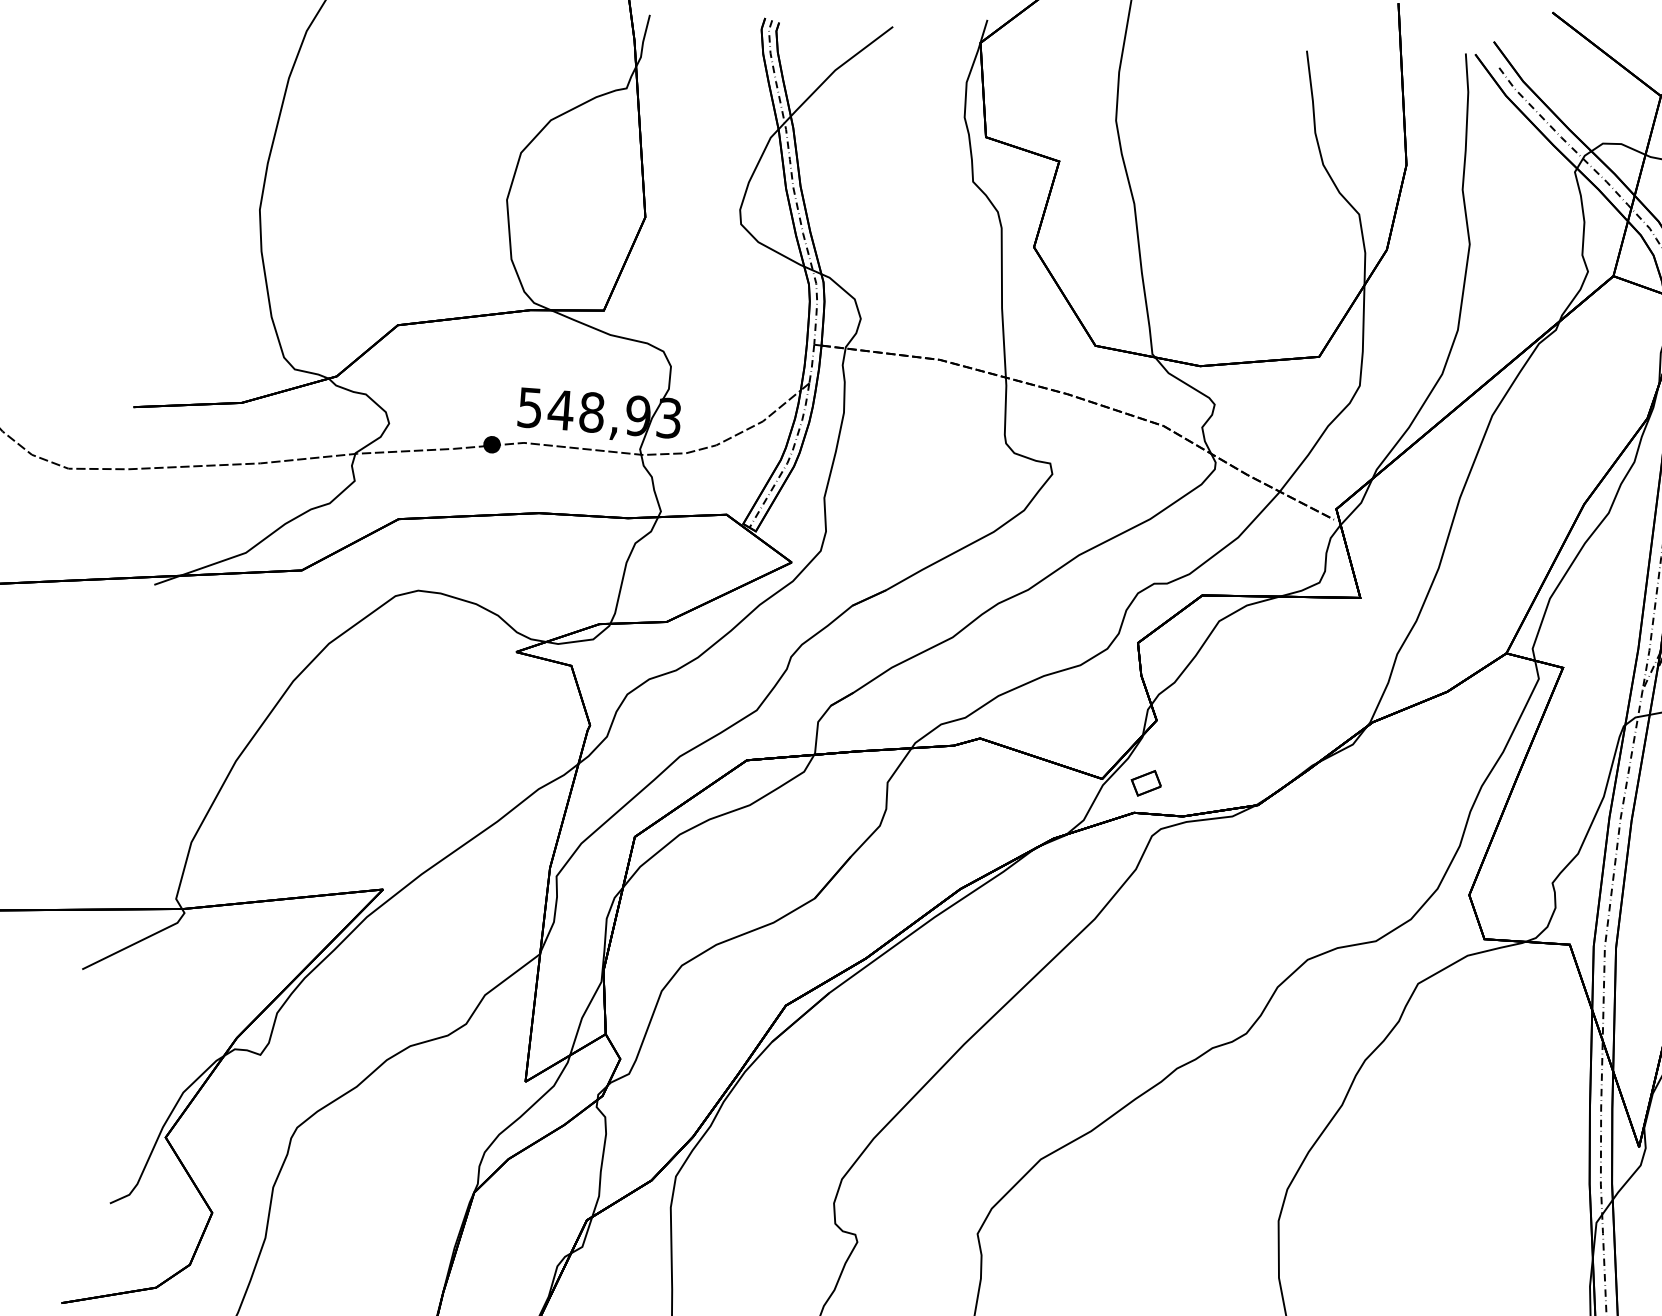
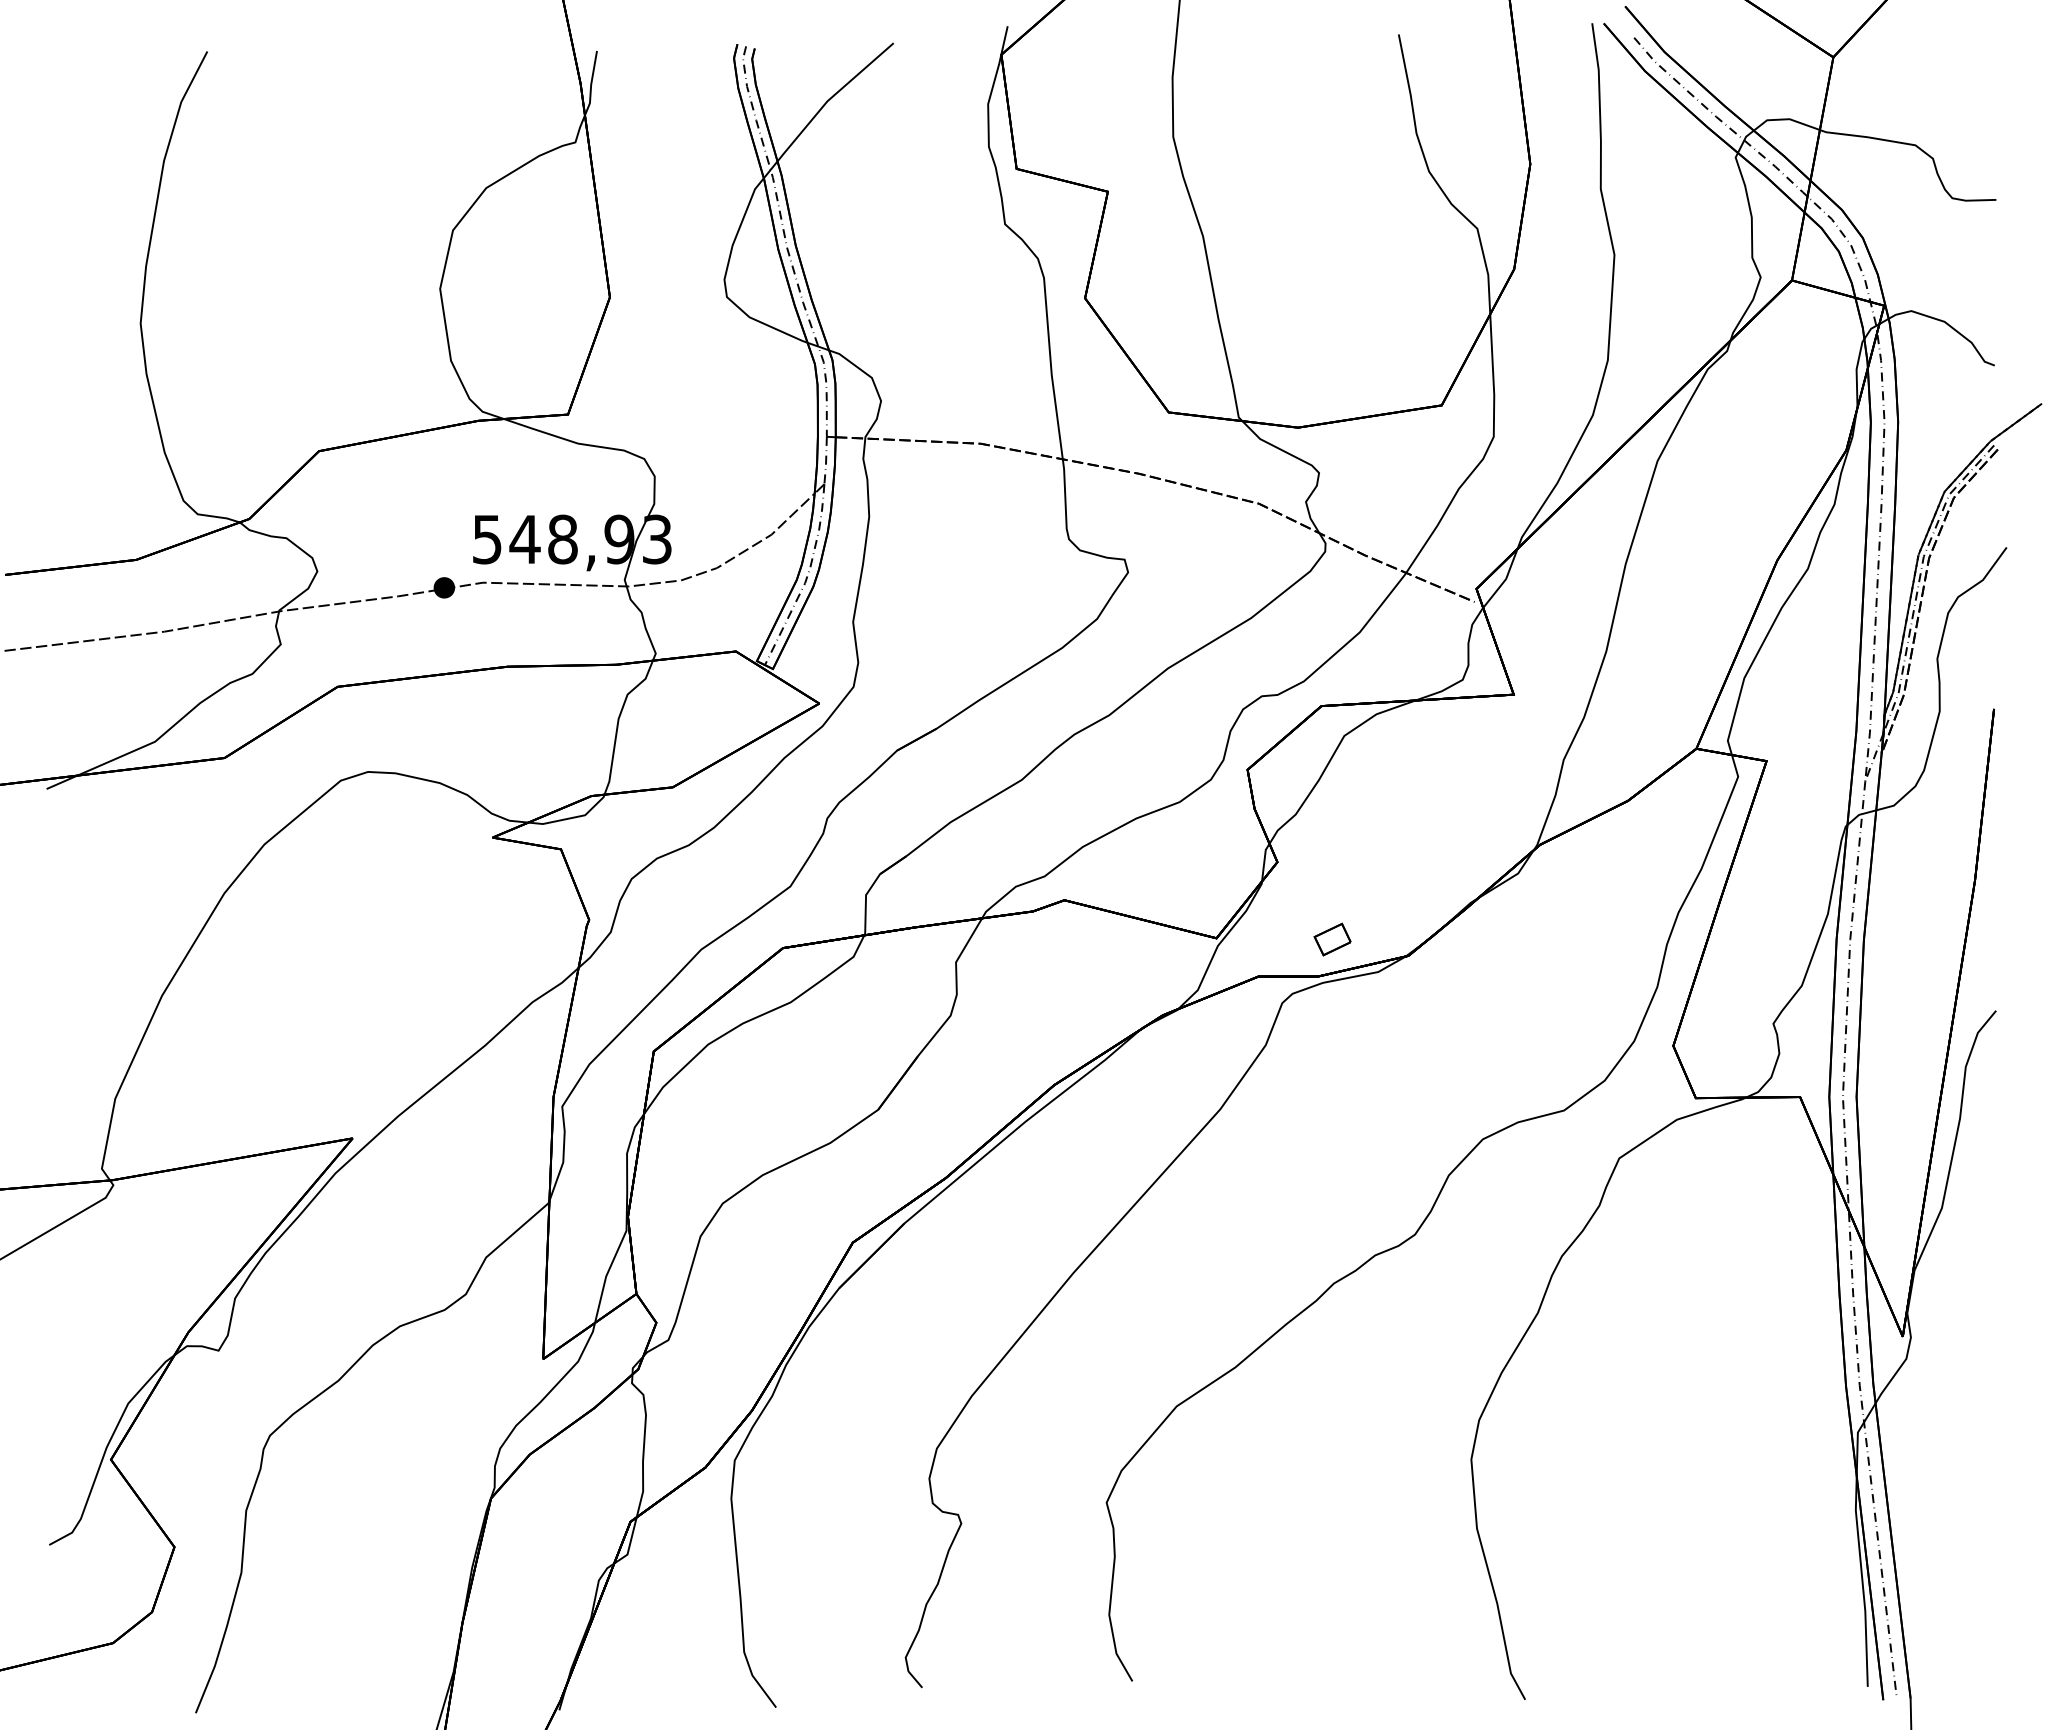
part: (1146, 783) -> (1332, 939), moved

